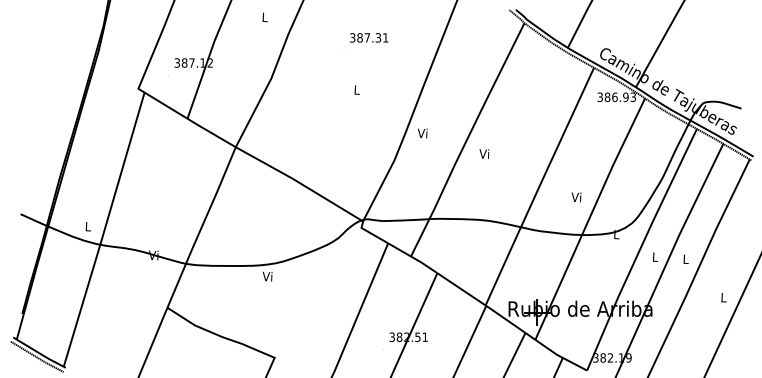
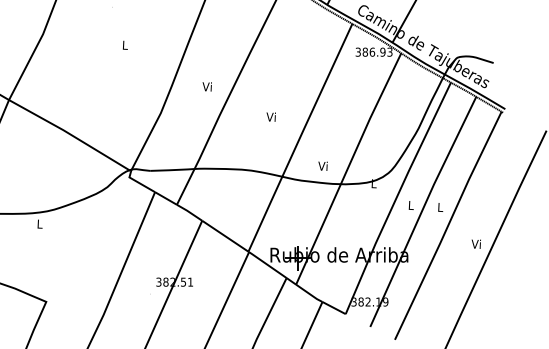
text: (422, 133) -> (207, 86), moved
text: (484, 153) -> (271, 116), moved
text: (576, 197) -> (323, 166), moved
text: (267, 276) -> (39, 223), Vi -> L
text: (723, 297) -> (476, 244), L -> Vi

